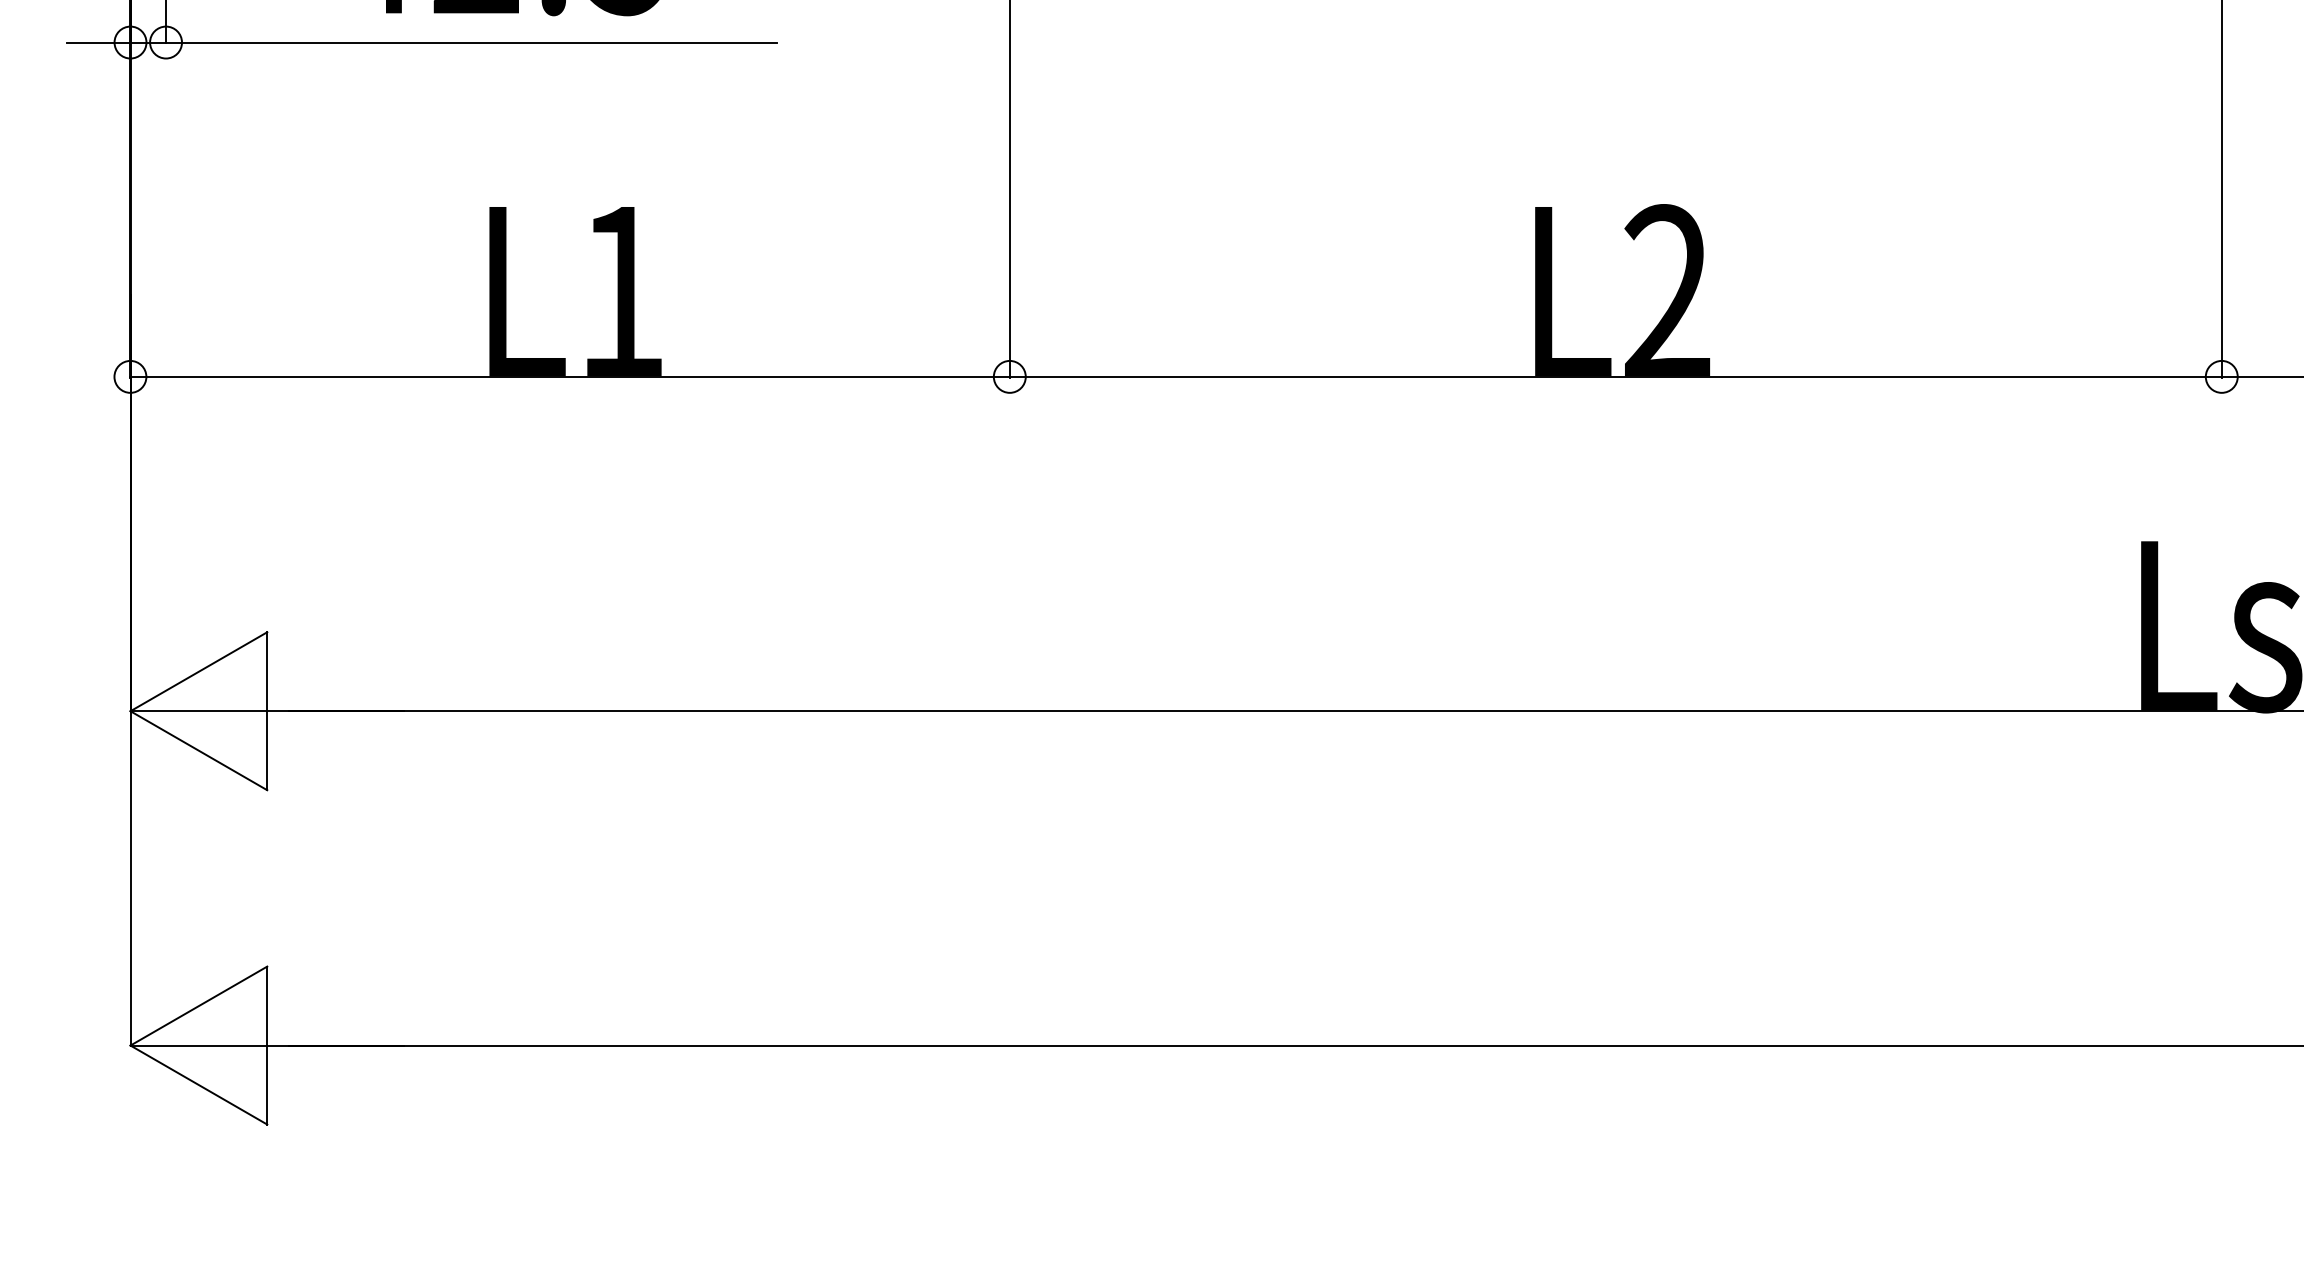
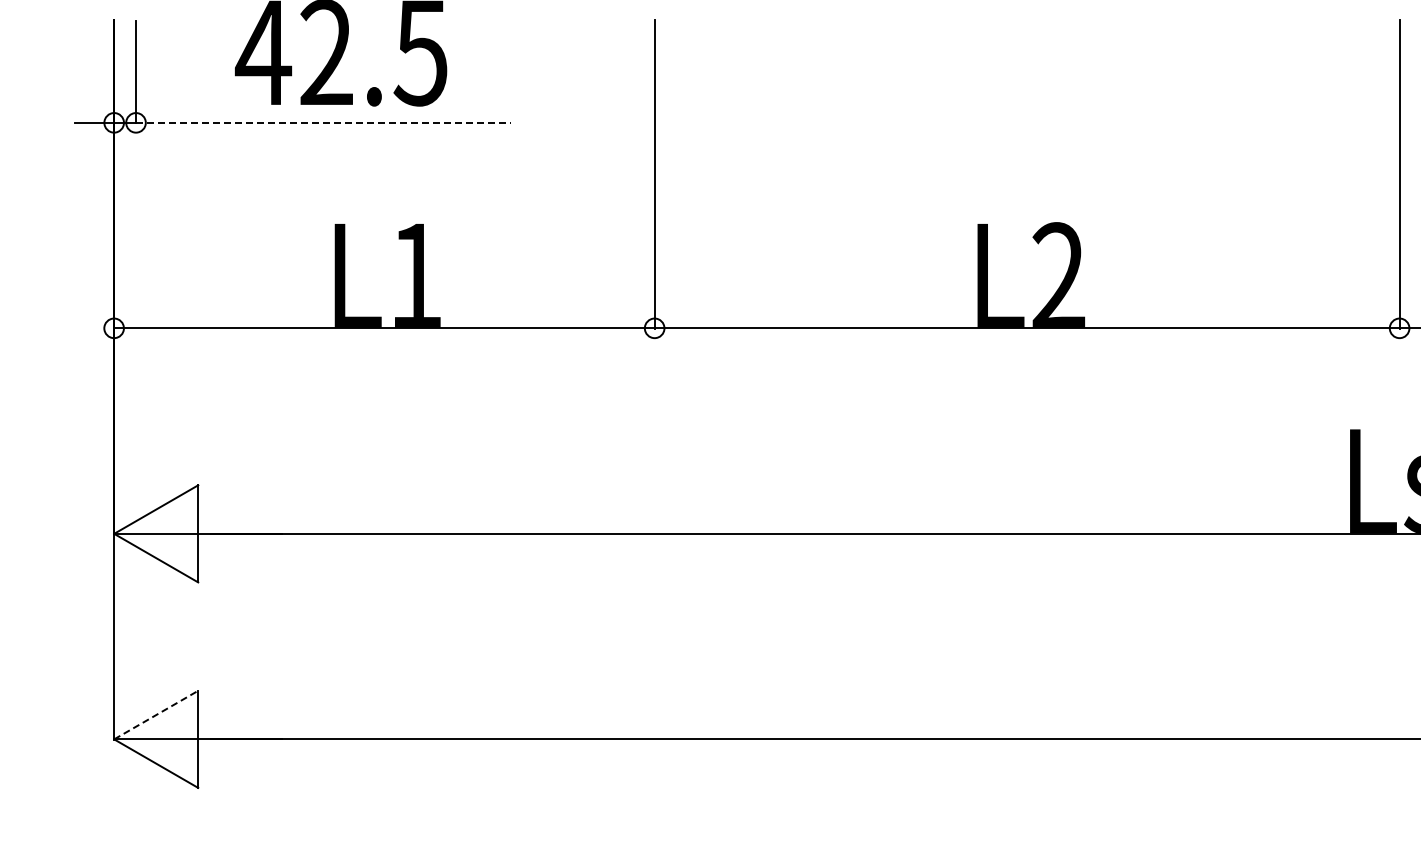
line: (471, 41) -> (323, 122), solid -> dashed
line: (199, 1006) -> (156, 715), solid -> dashed

